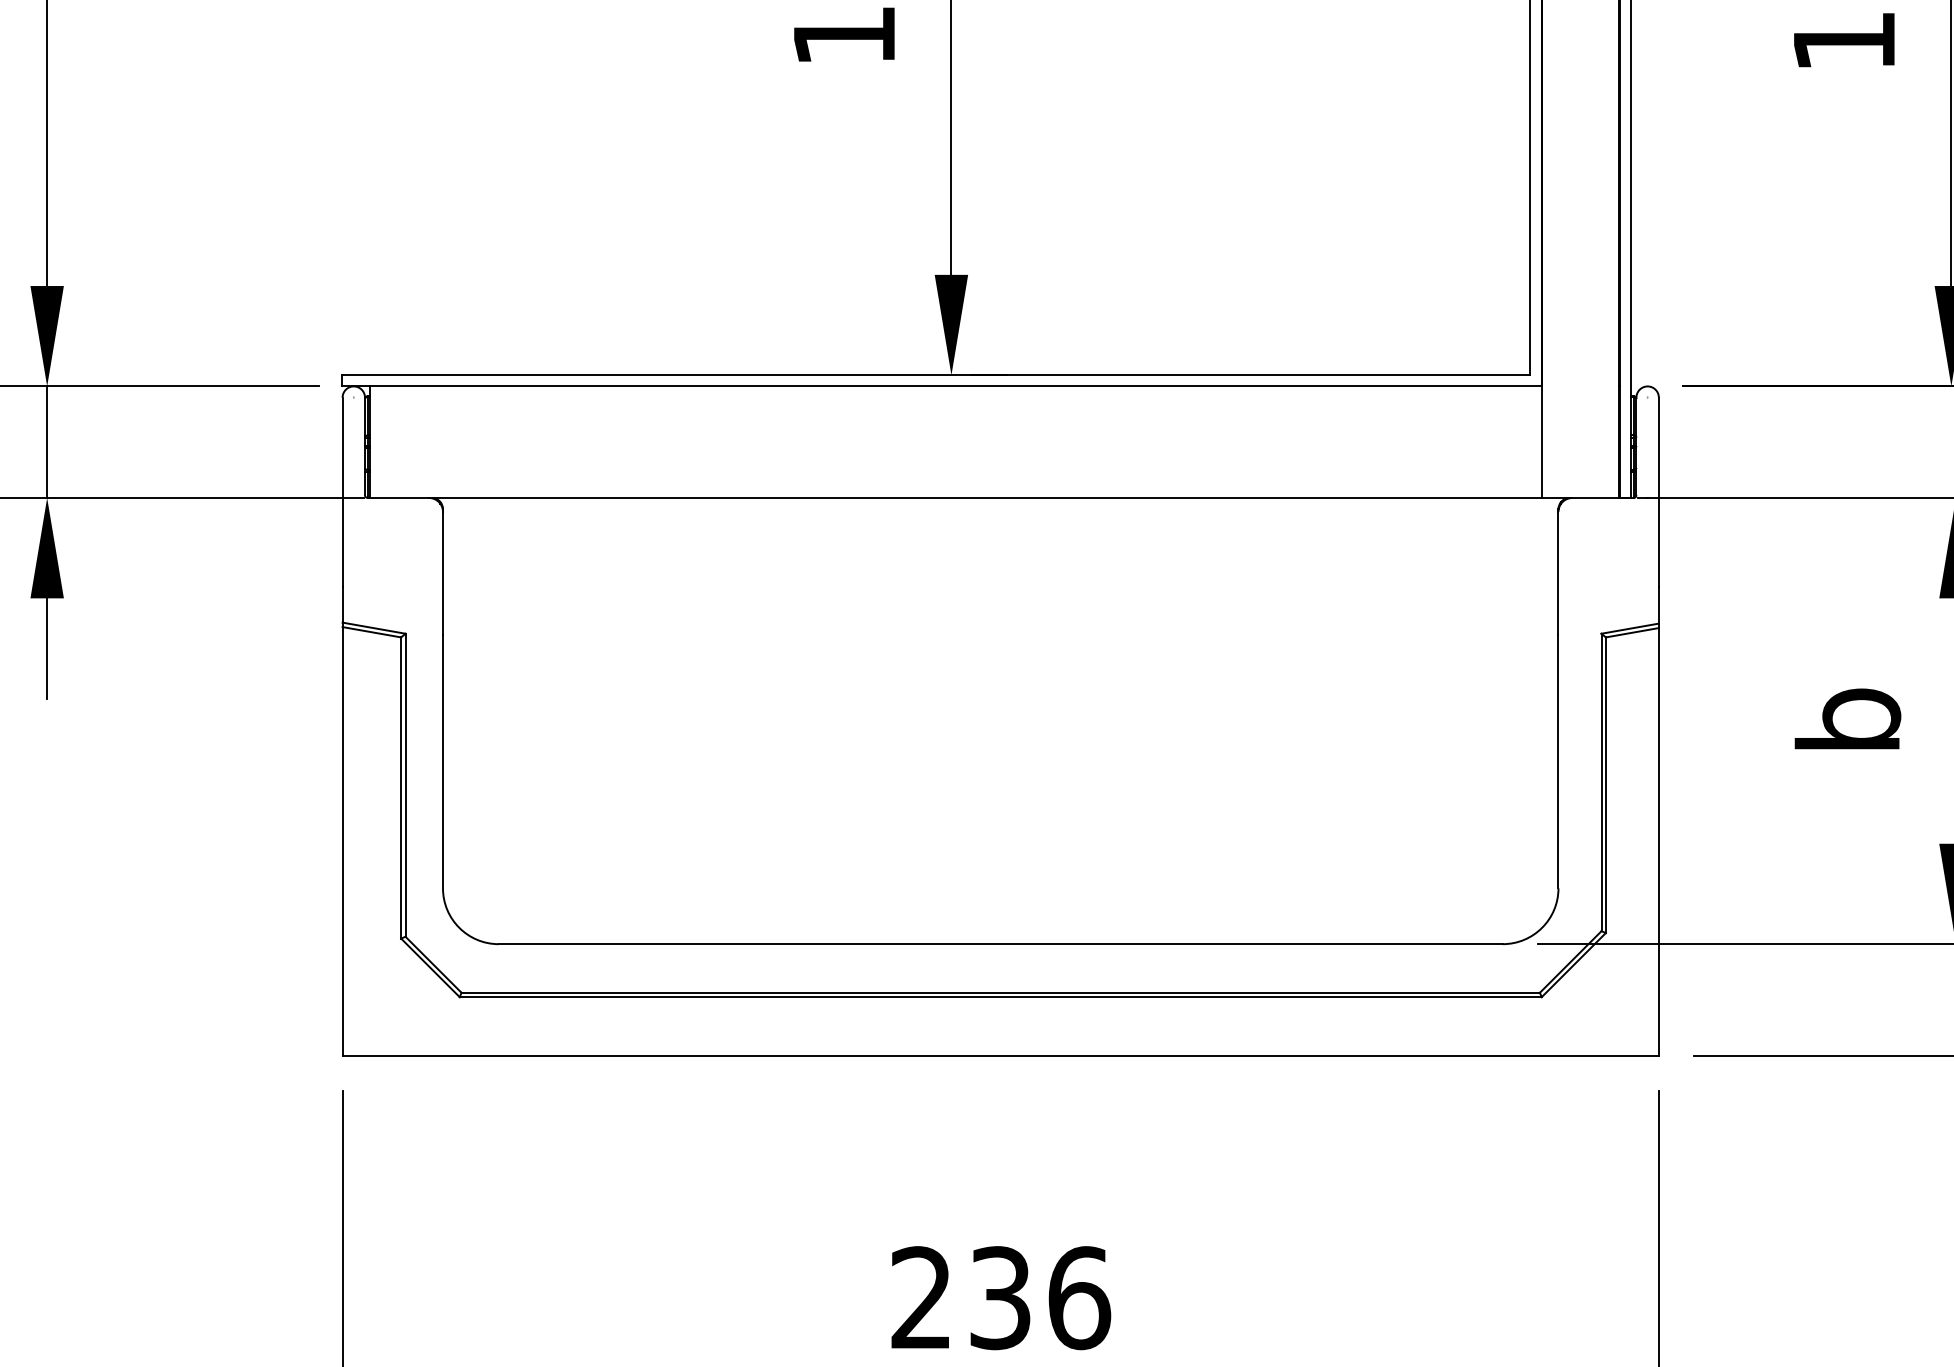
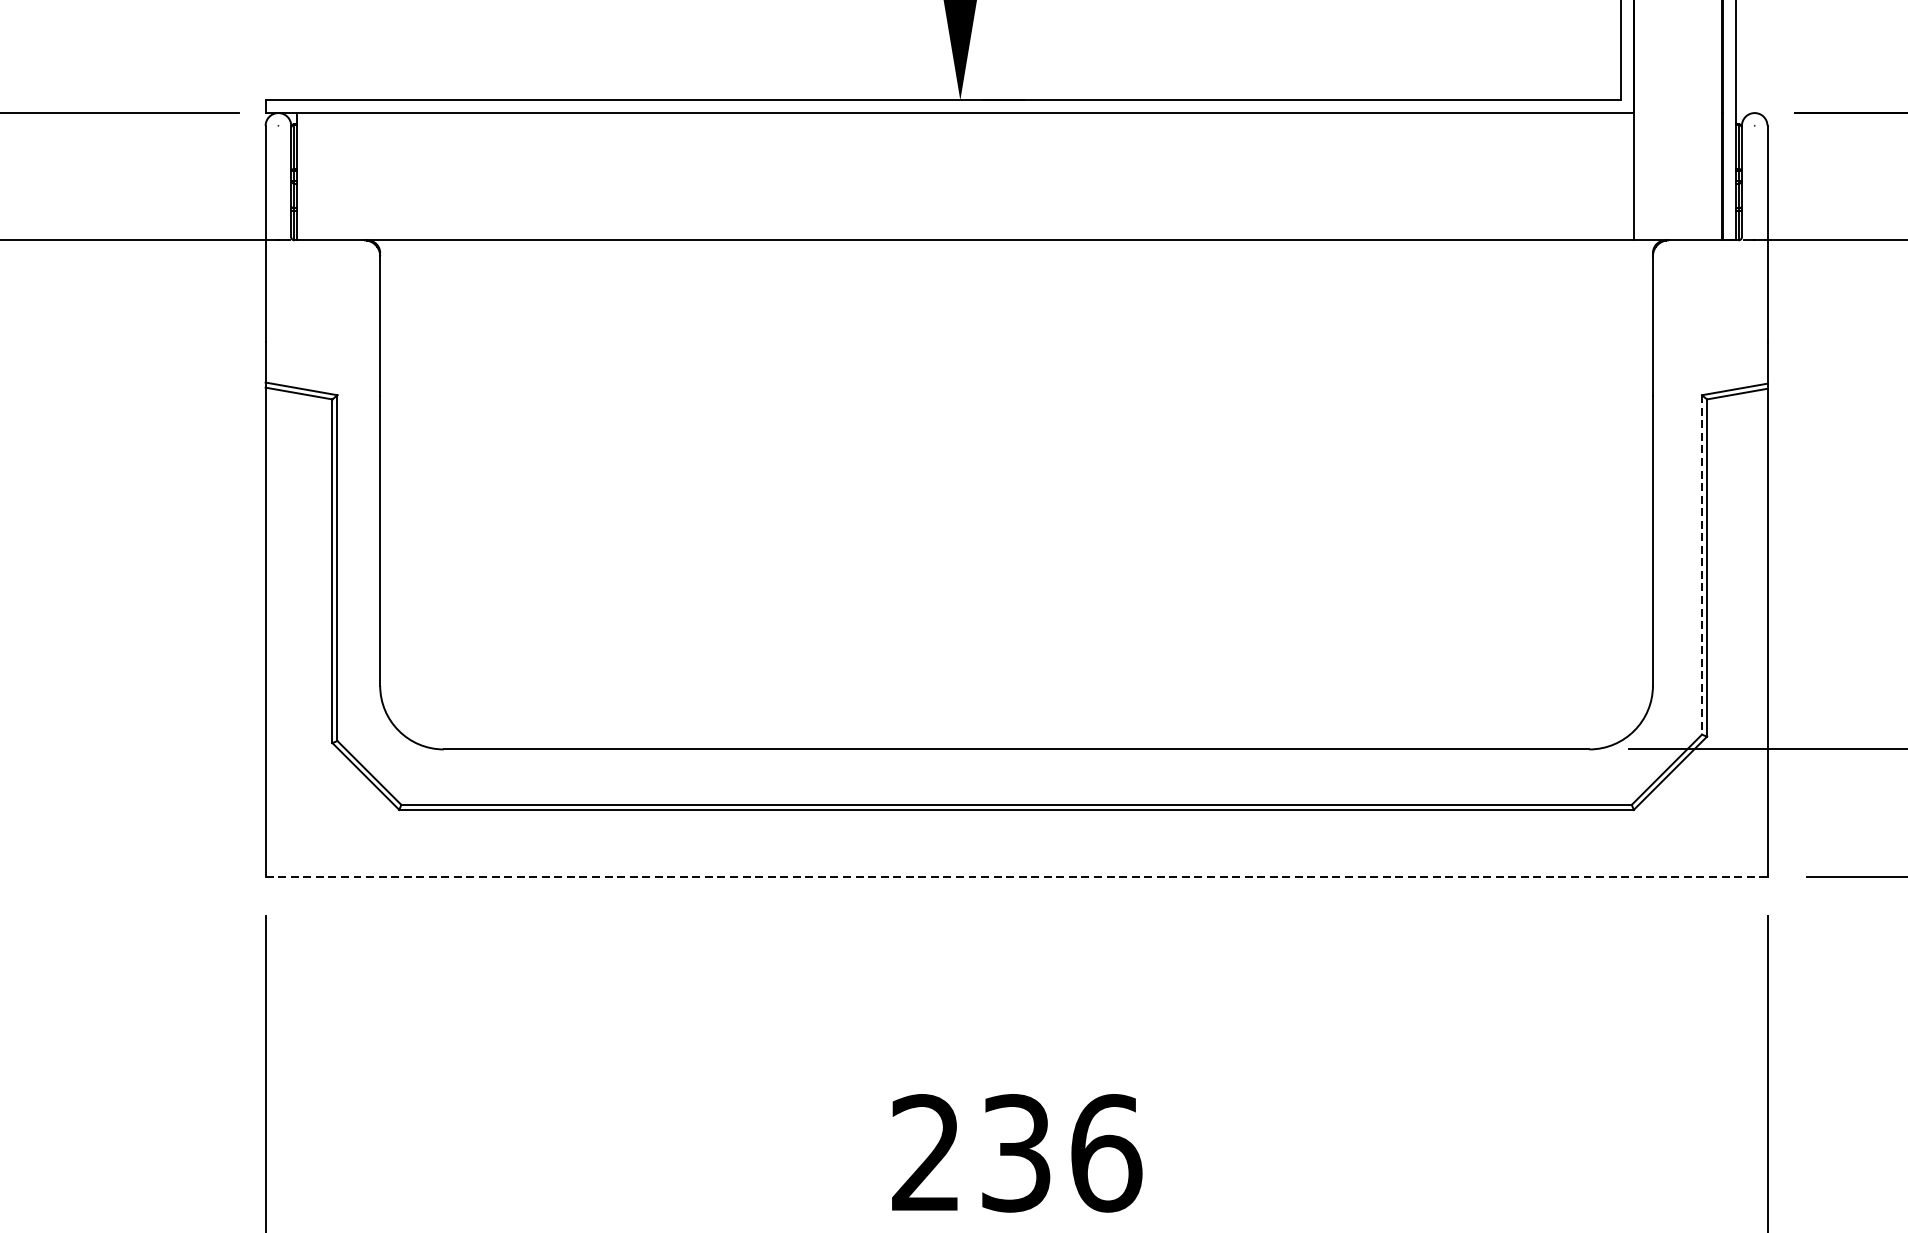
line: (1601, 782) -> (1702, 564), solid -> dashed
line: (1001, 1055) -> (1017, 876), solid -> dashed

